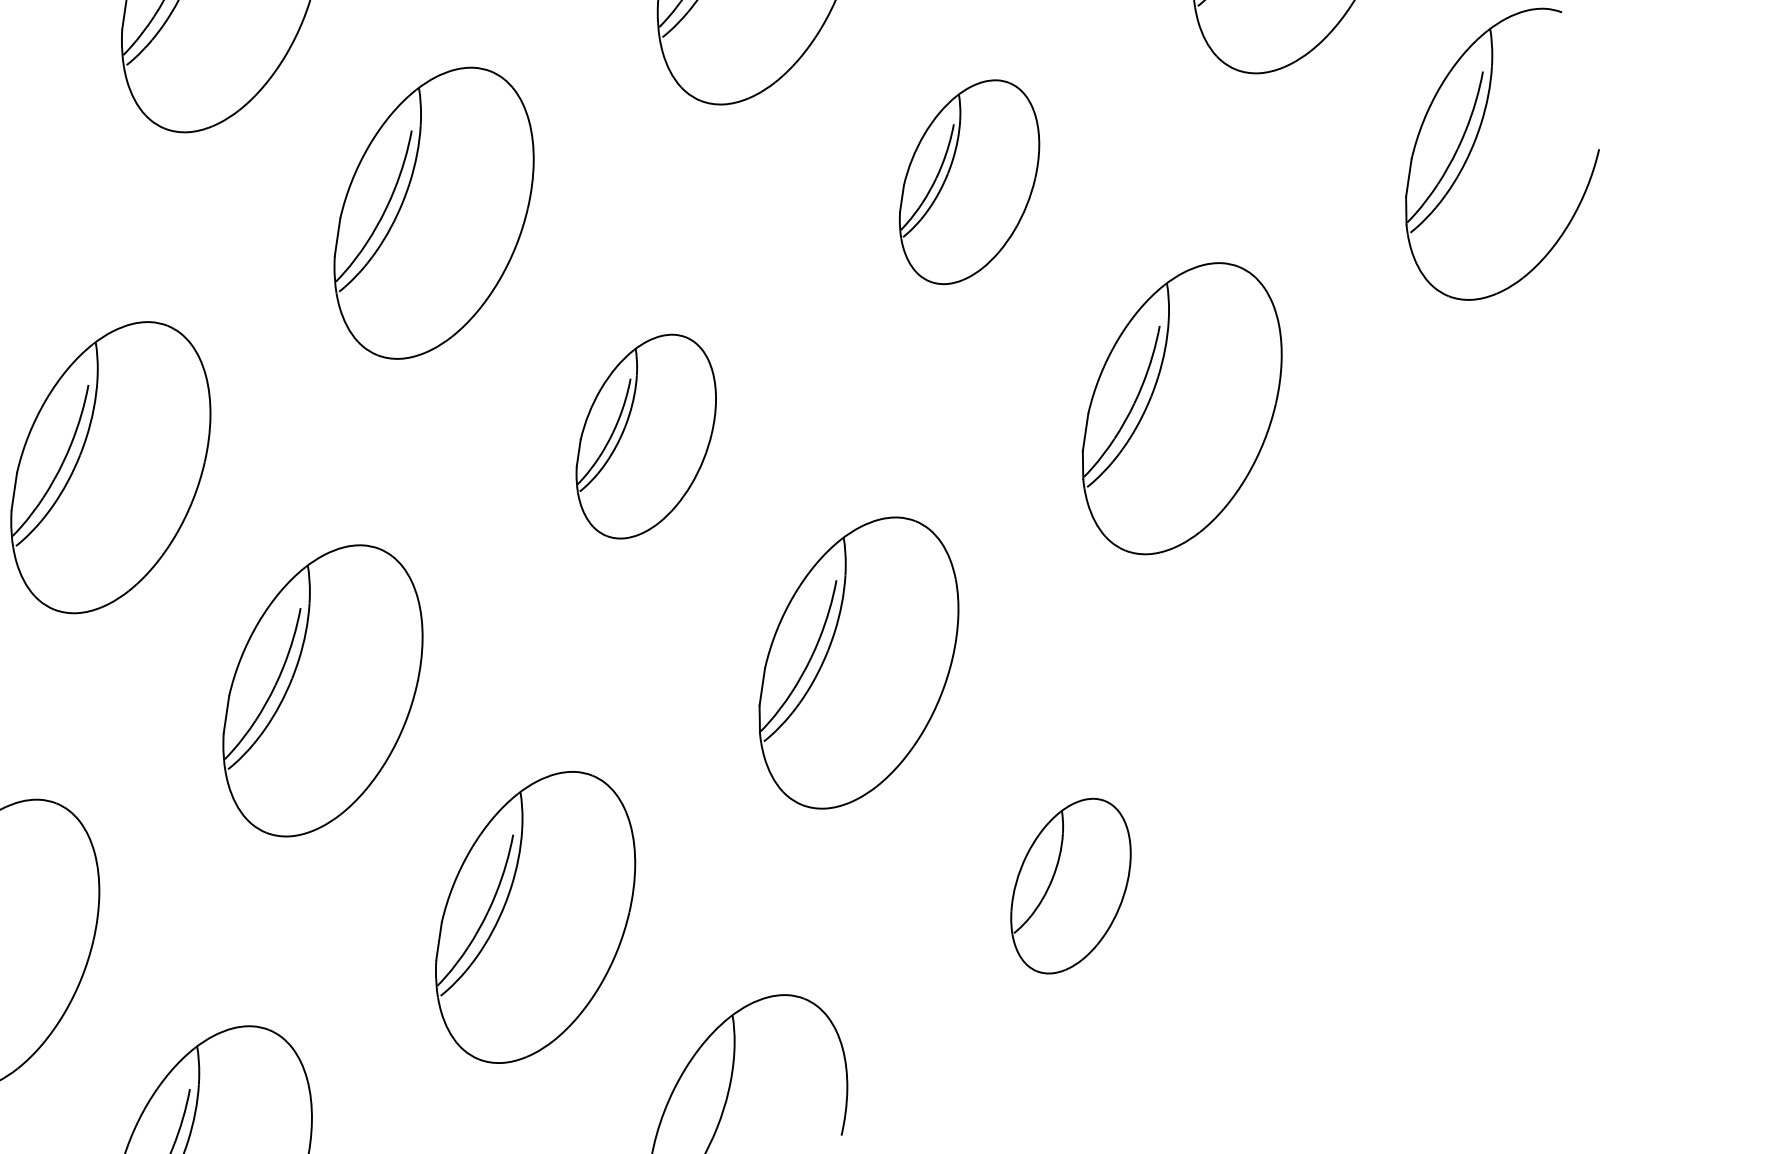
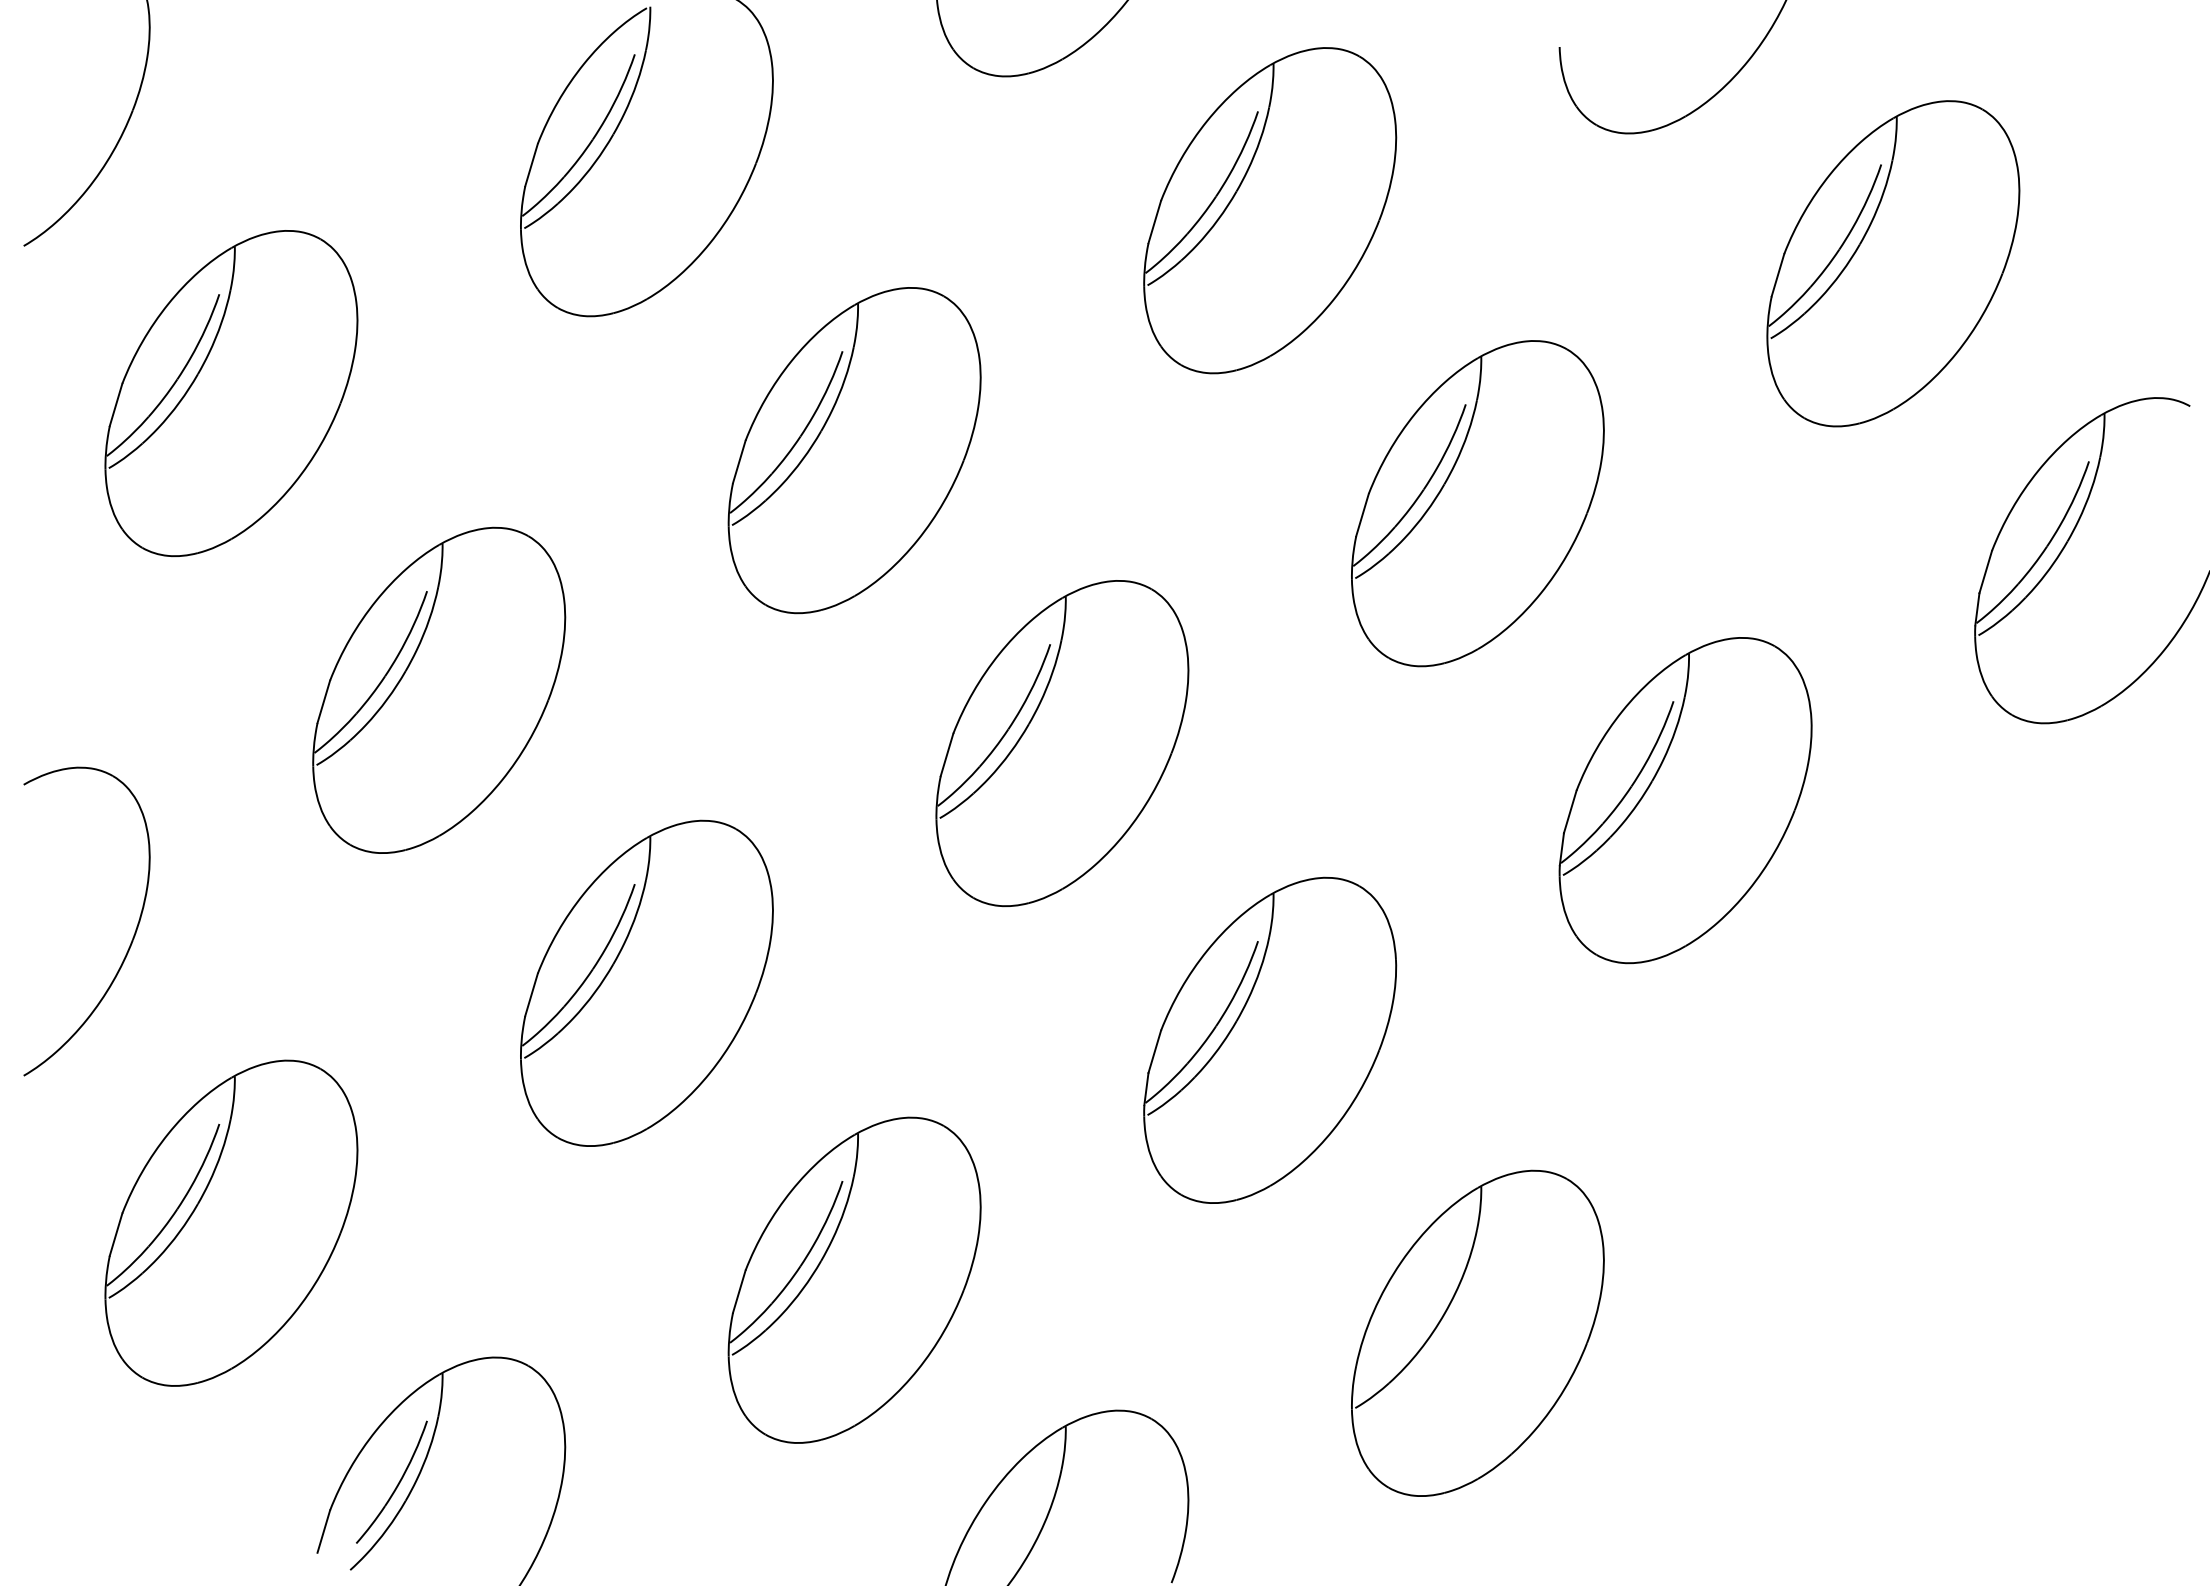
part: (969, 182) -> (1477, 503), size x1.43
part: (646, 436) -> (1062, 743), size x1.43
part: (1070, 885) -> (1477, 1332), size x1.67

